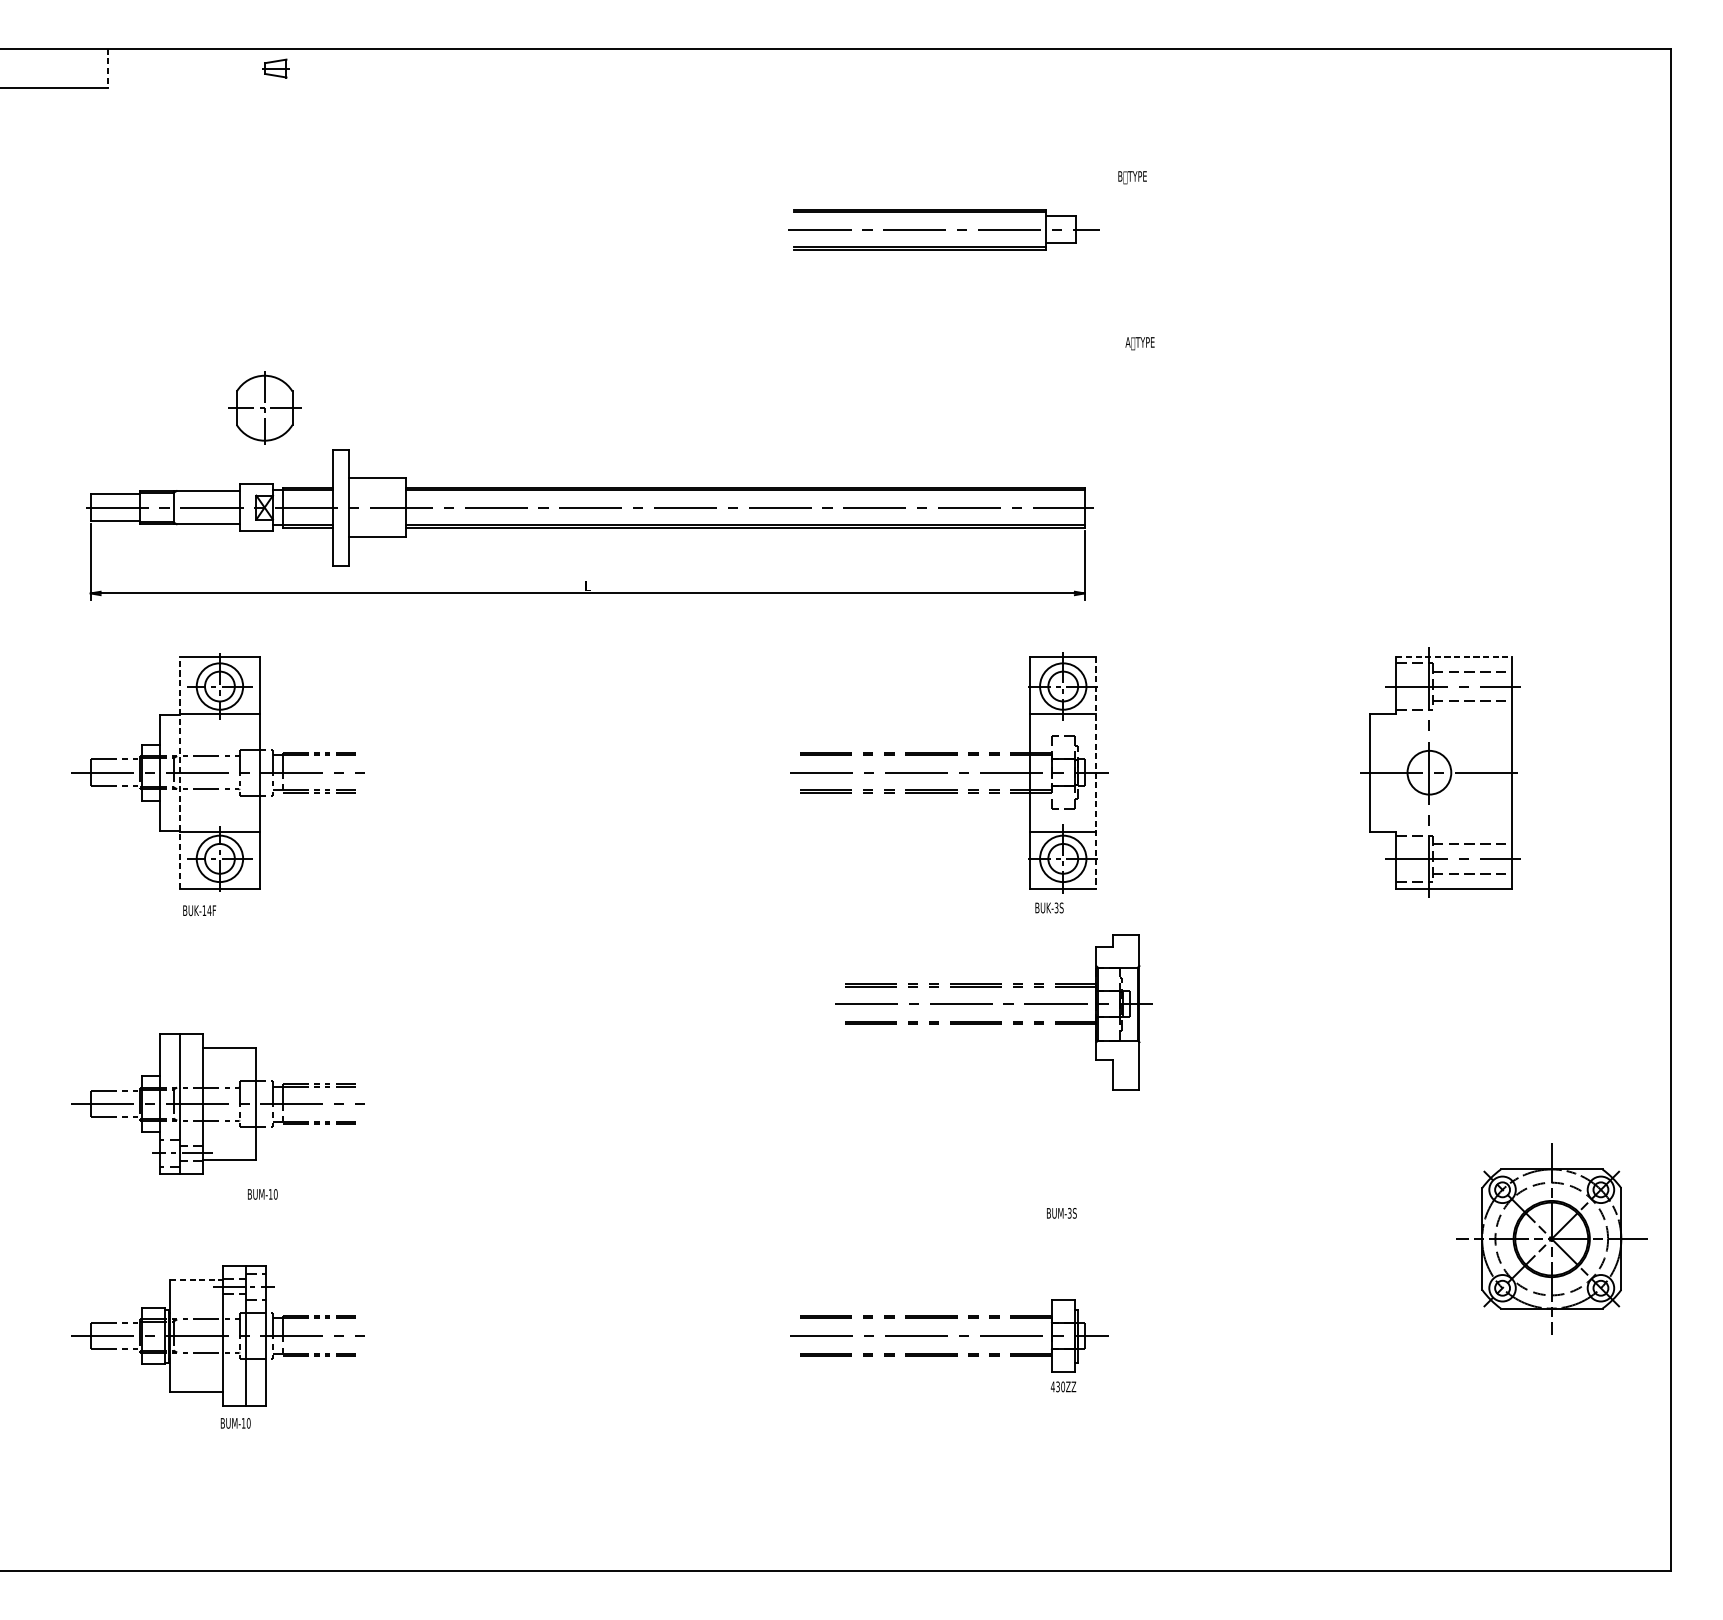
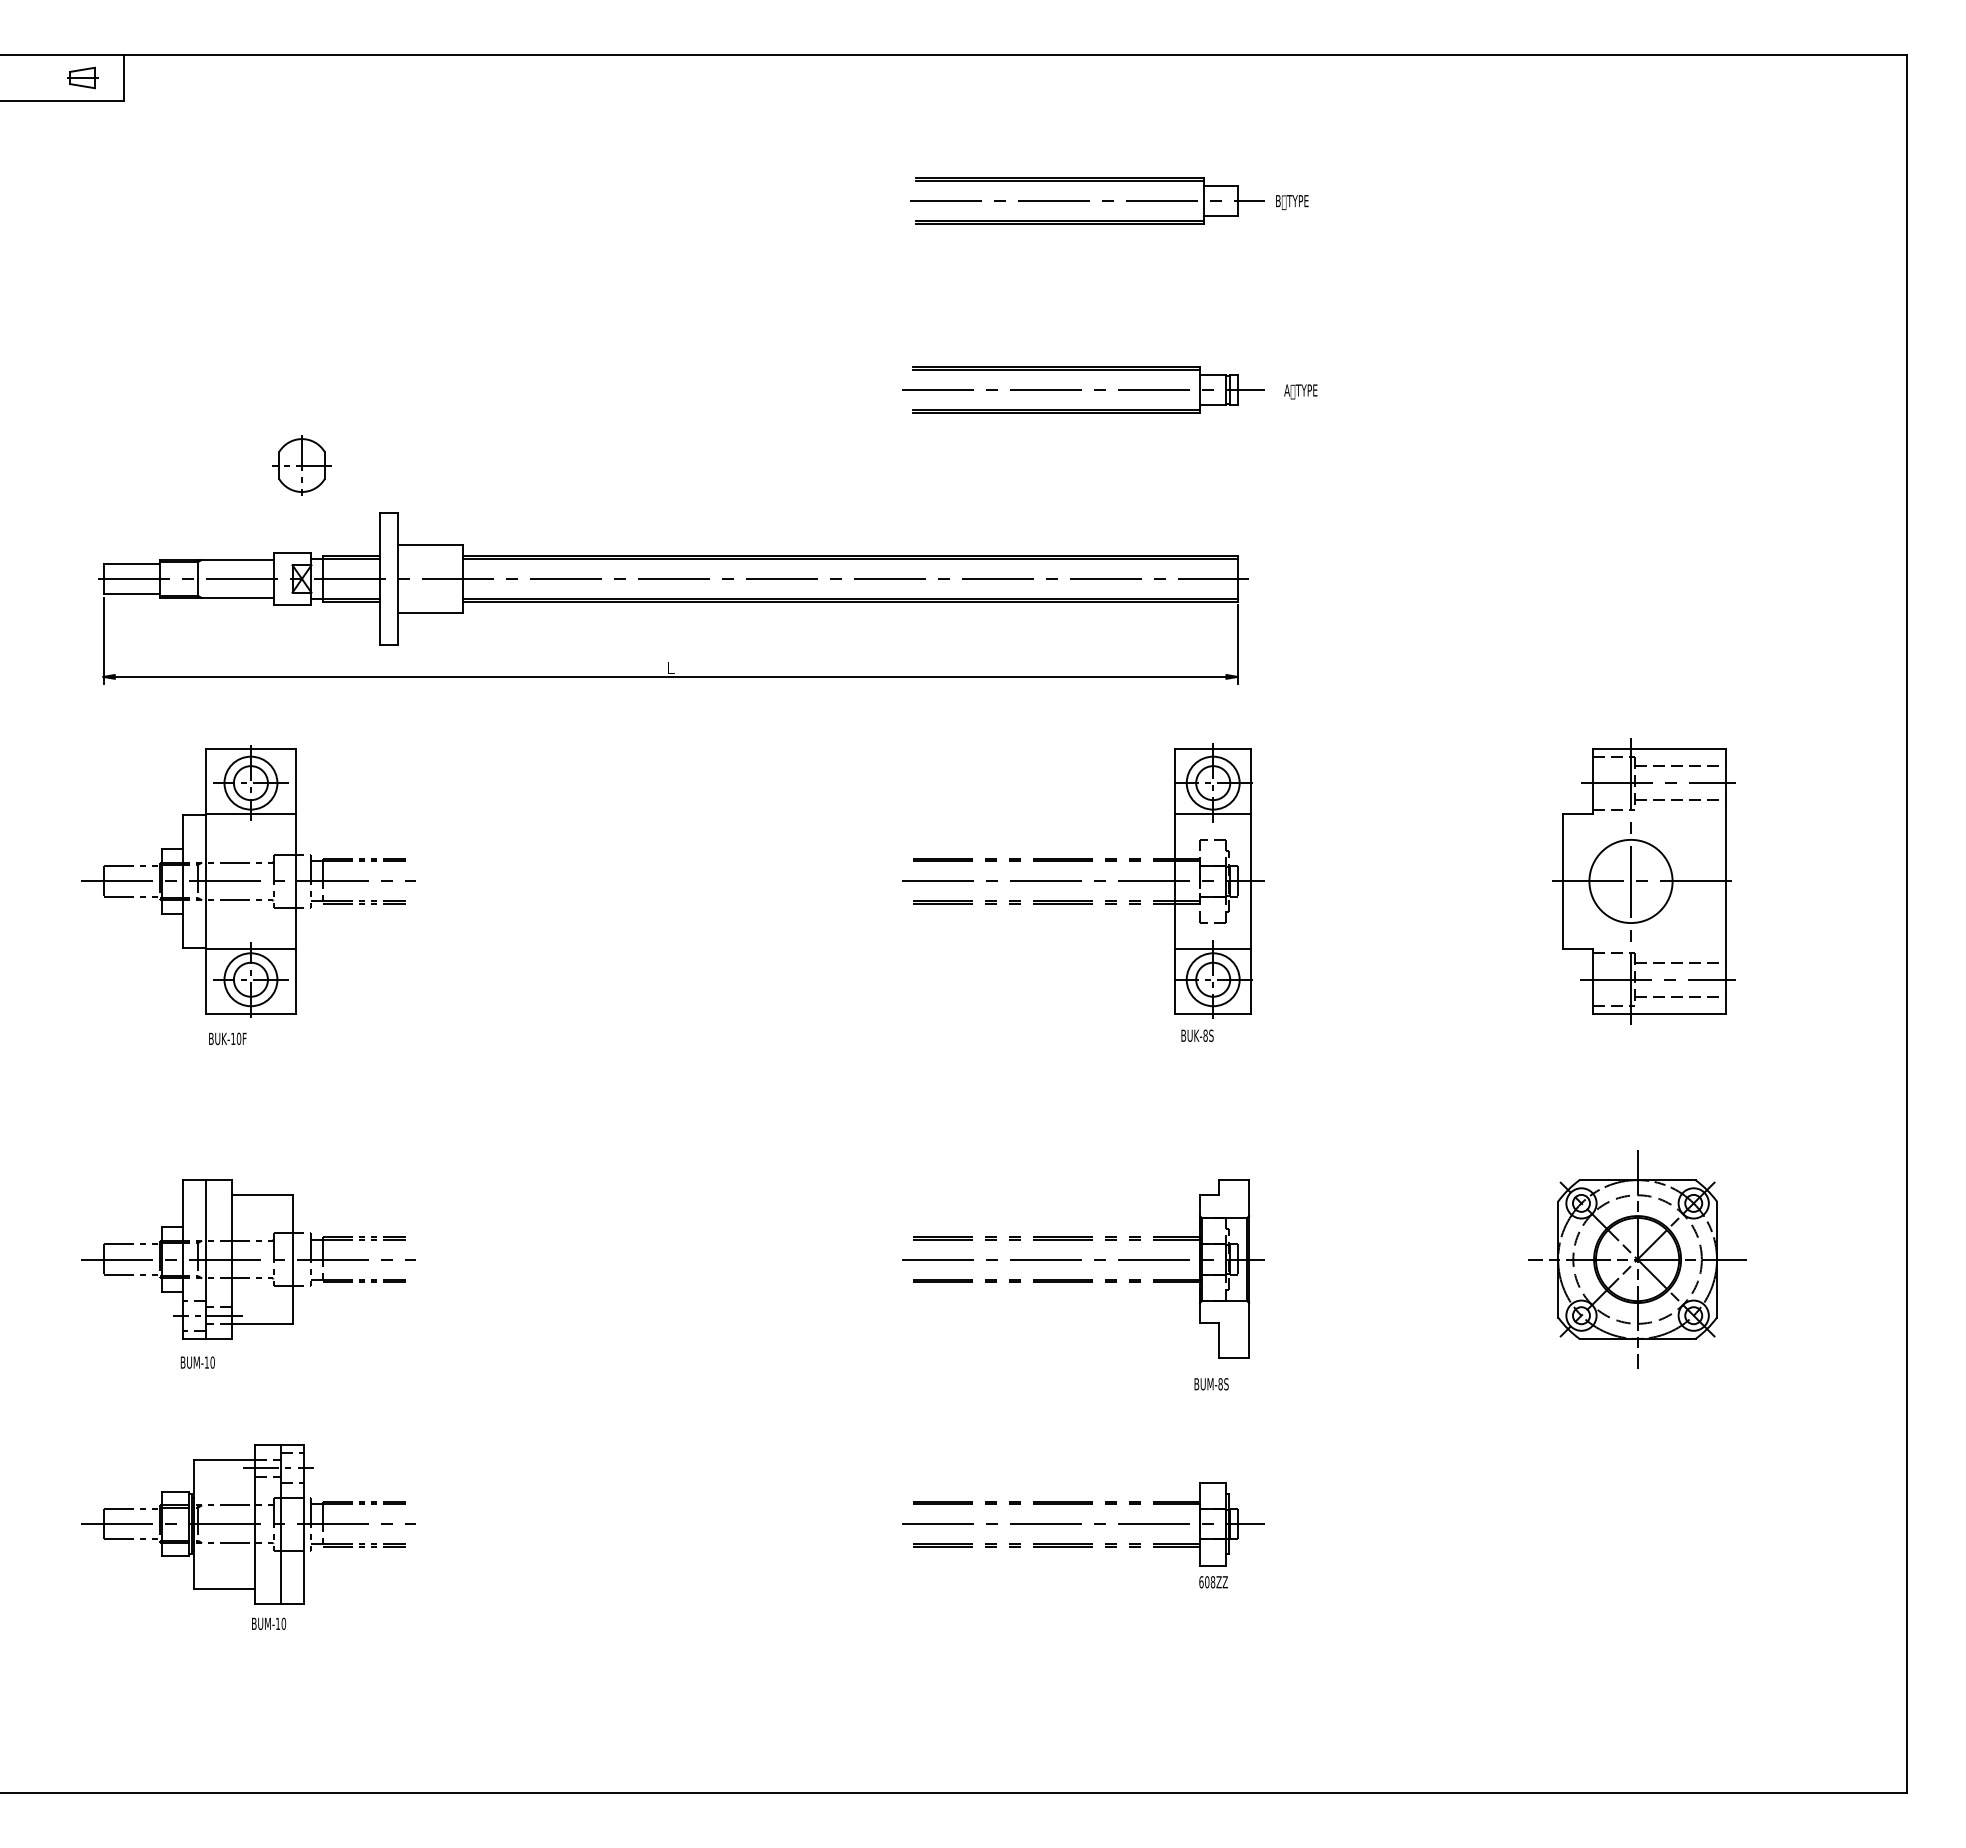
part: (275, 68) -> (82, 77), moved
line: (108, 69) -> (123, 78), dashed -> solid
part: (944, 229) -> (1087, 200), moved
part: (949, 341) -> (1083, 389), added
part: (264, 408) -> (301, 465), size x0.71
line: (1454, 657) -> (1659, 749), dashed -> solid
line: (180, 771) -> (205, 880), dashed -> solid
line: (1096, 772) -> (1251, 881), dashed -> solid
circle: (1428, 772) -> (1630, 881), size x1.67
text: (1056, 907) -> (1205, 1035), BUK-3S -> BUK-8S
text: (209, 910) -> (238, 1038), BUK-14F -> BUK-10F
part: (992, 1004) -> (1081, 1260), moved
text: (262, 1194) -> (197, 1362), moved
text: (1069, 1213) -> (1220, 1384), BUM-3S -> BUM-8S
part: (1551, 1238) -> (1637, 1259), moved
line: (196, 1279) -> (224, 1459), dashed -> solid
text: (1058, 1387) -> (1207, 1582), 430ZZ -> 608ZZ

